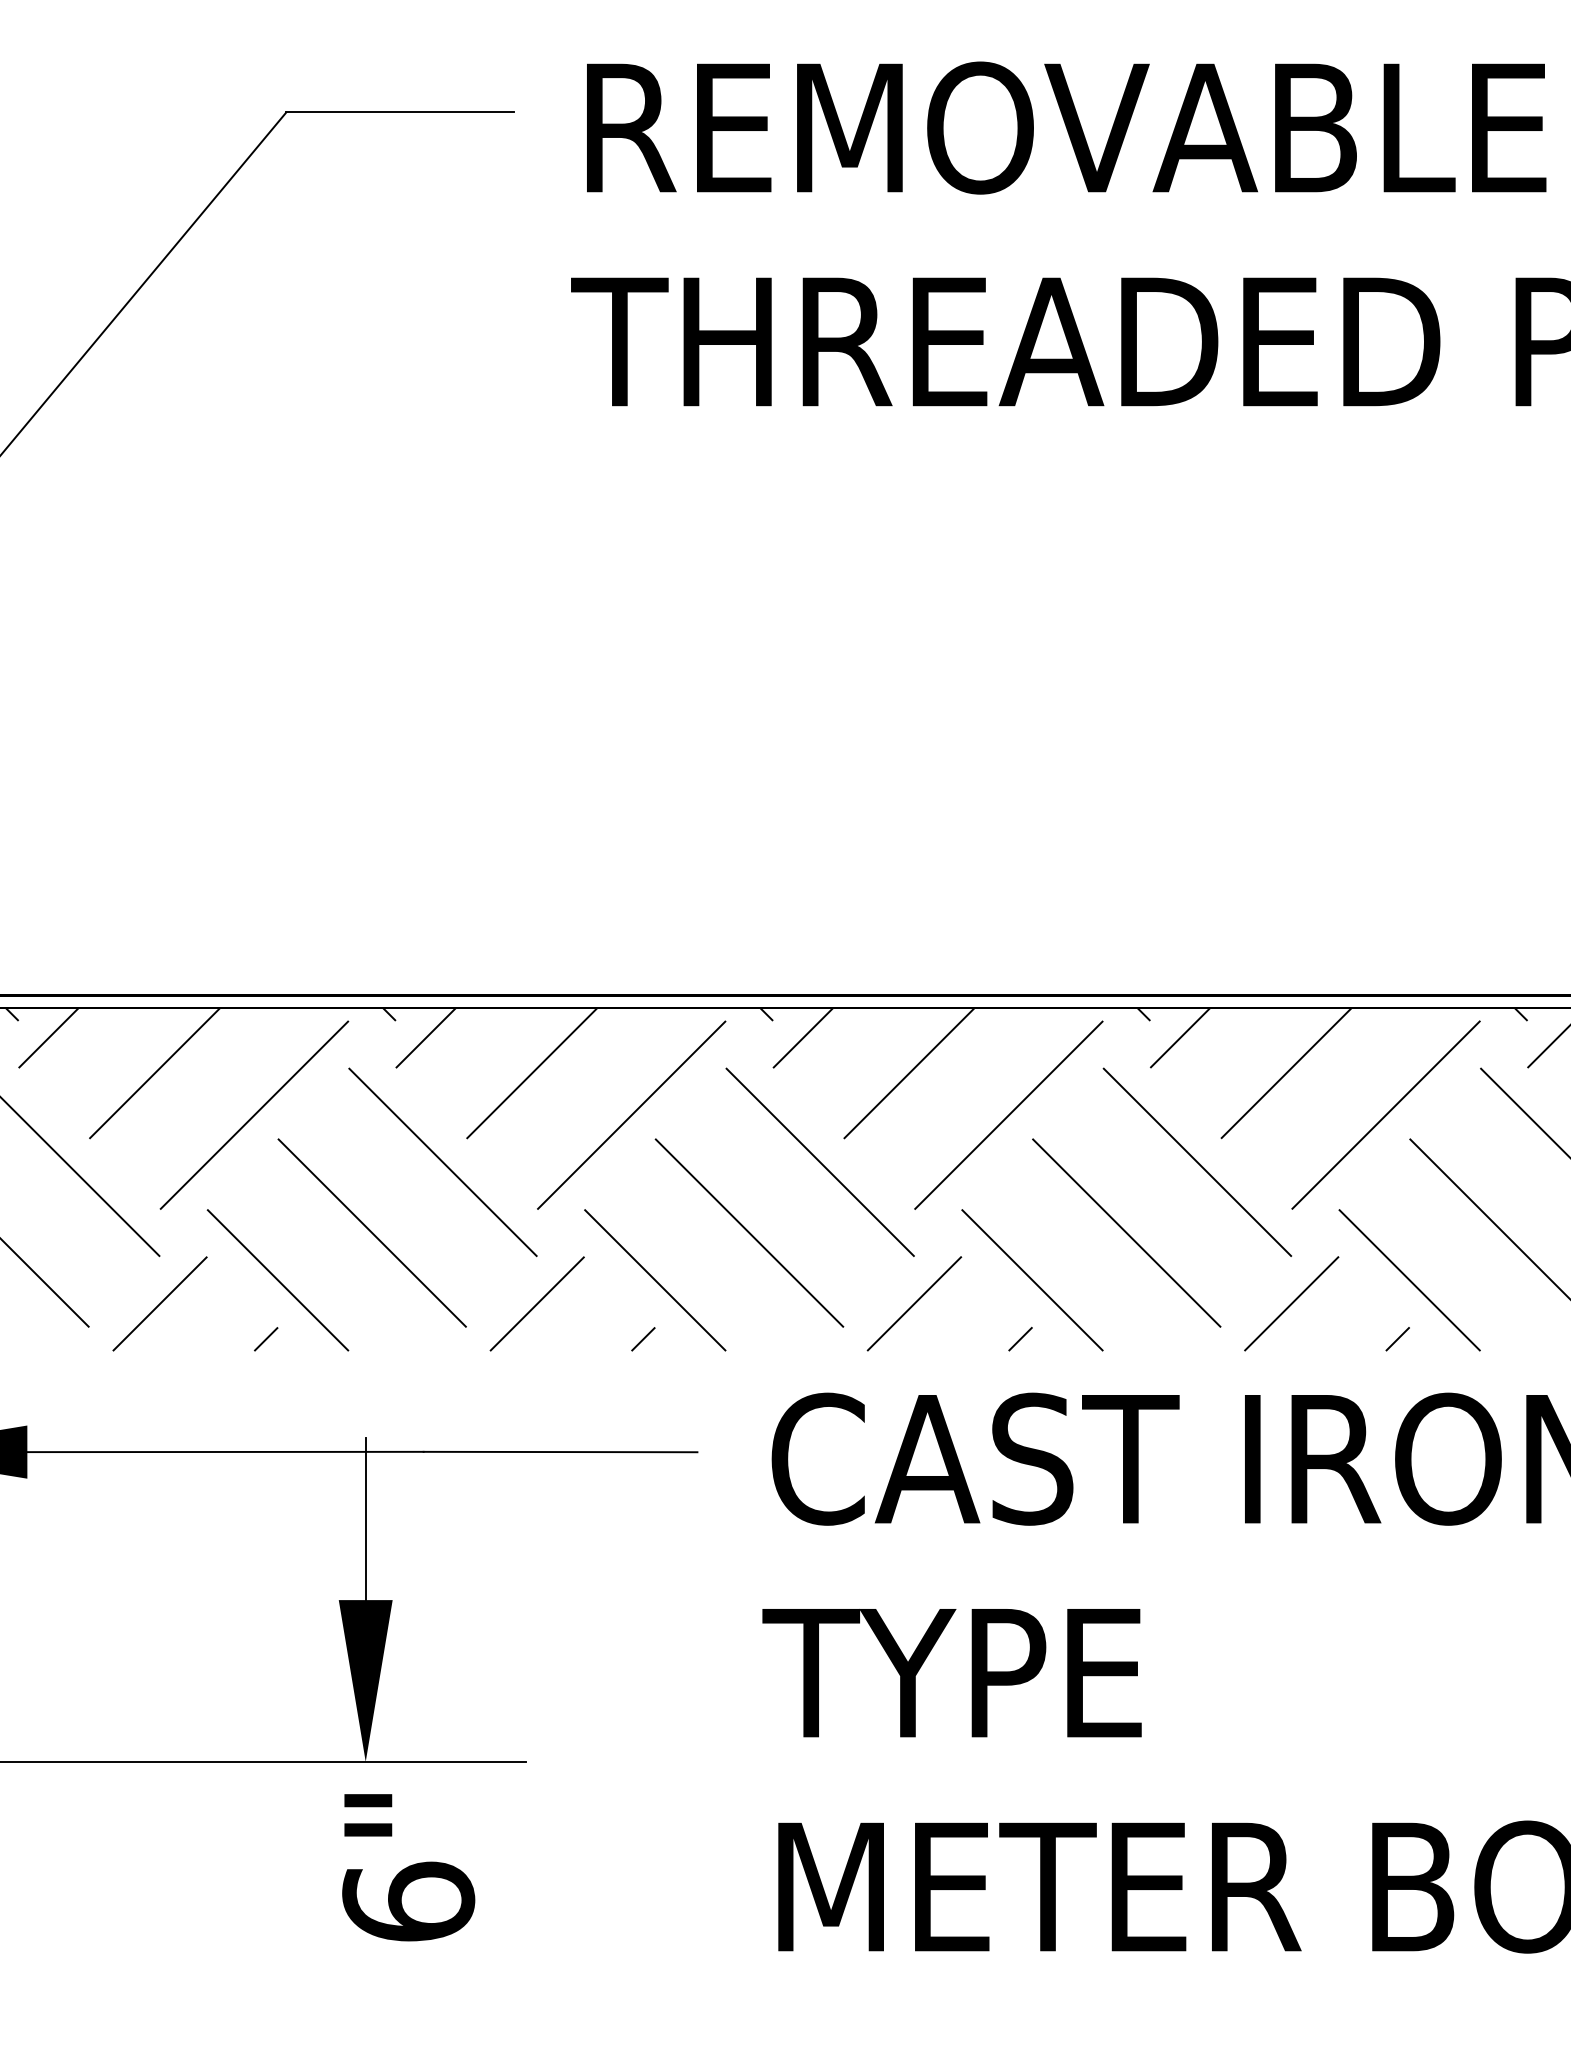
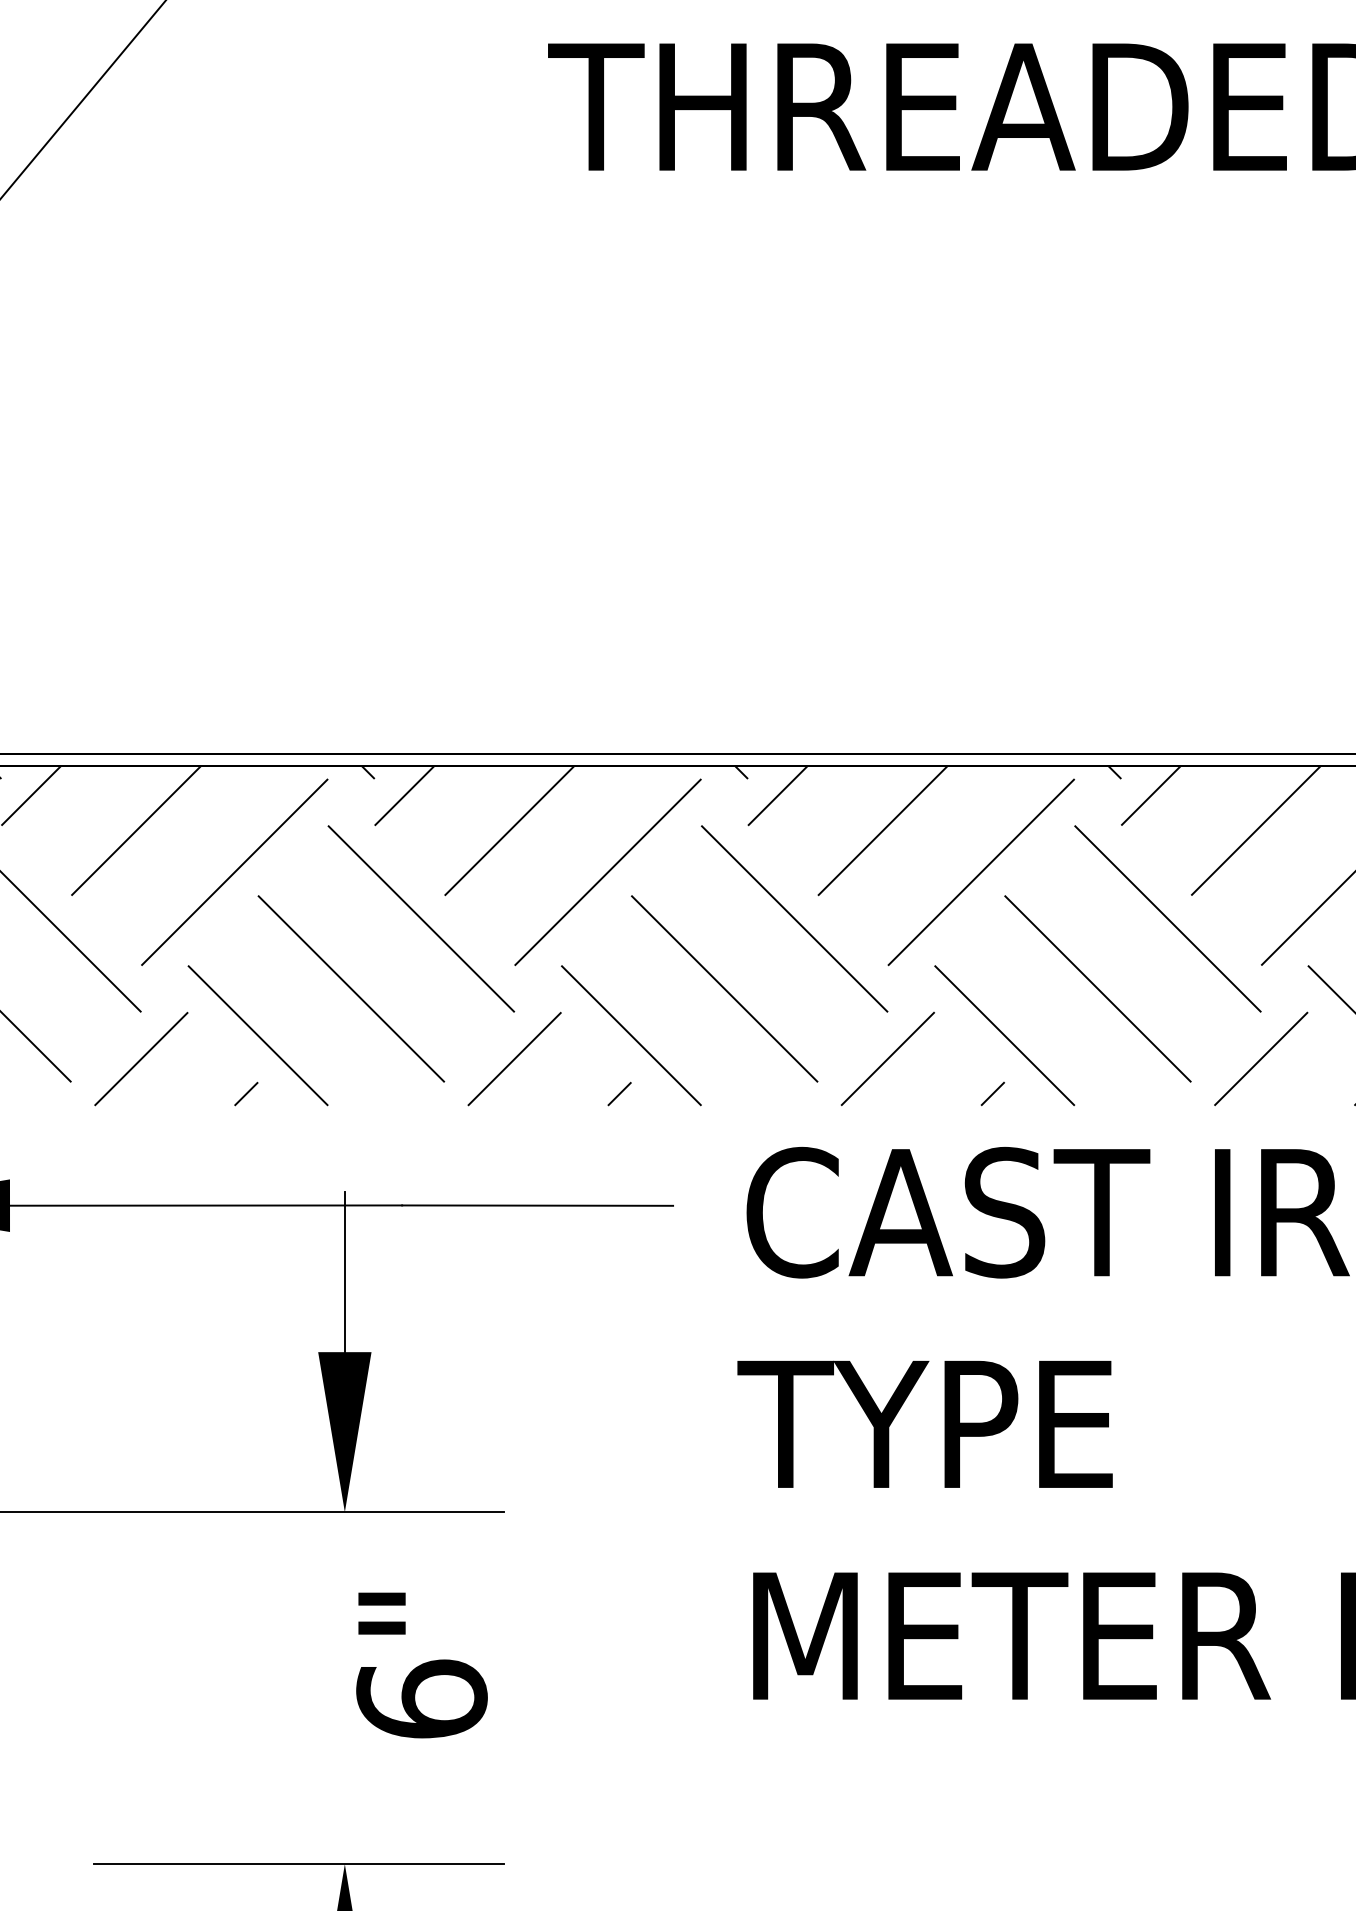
text: (408, 1867) -> (421, 1665), moved

